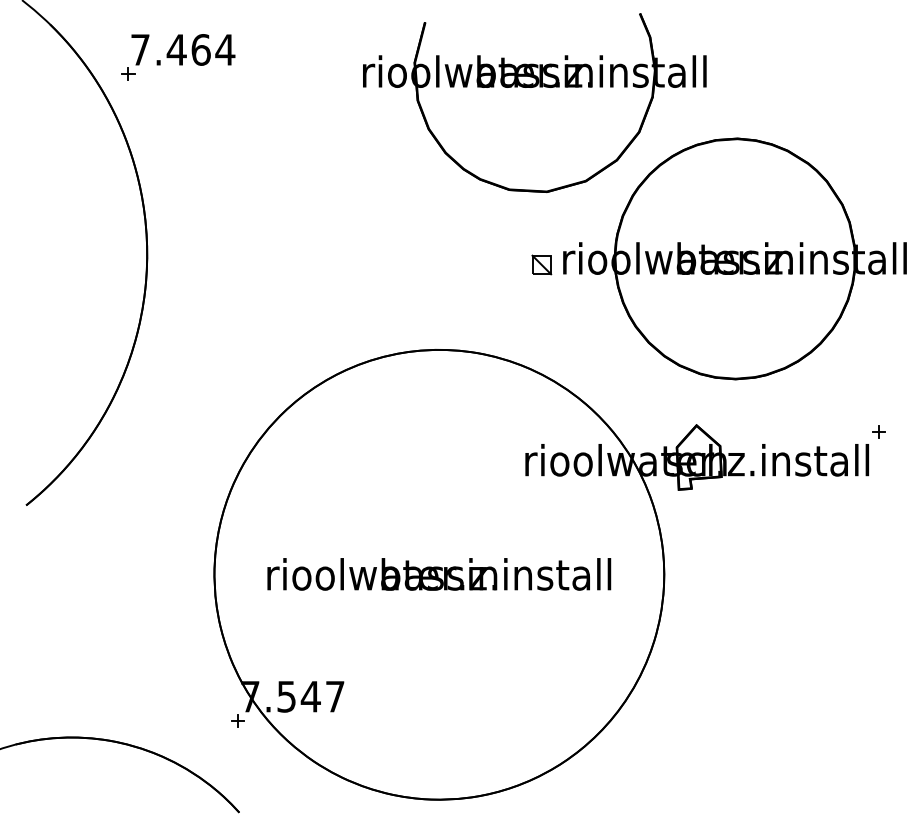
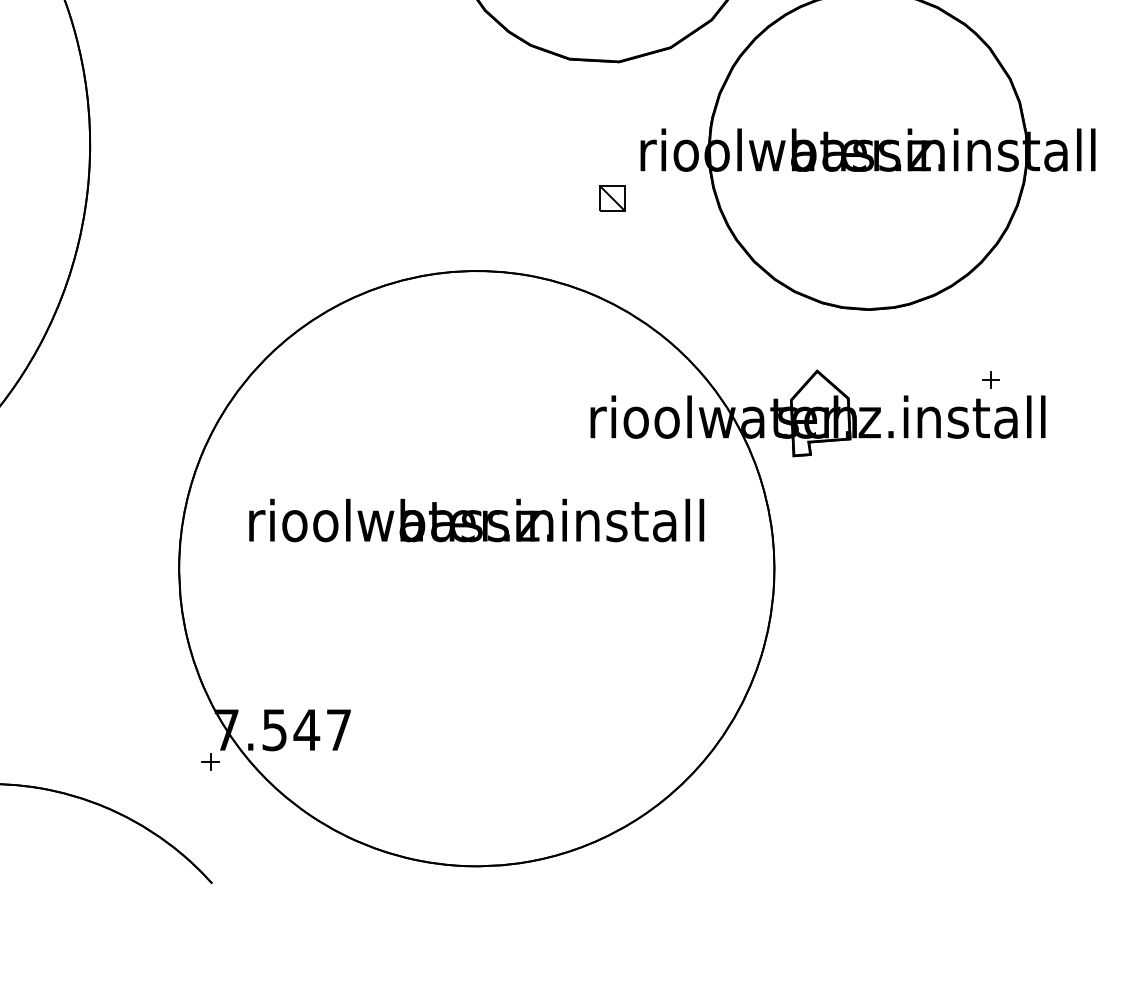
part: (541, 264) -> (611, 197), moved
part: (878, 431) -> (990, 379), moved
text: (439, 574) -> (476, 520), moved

